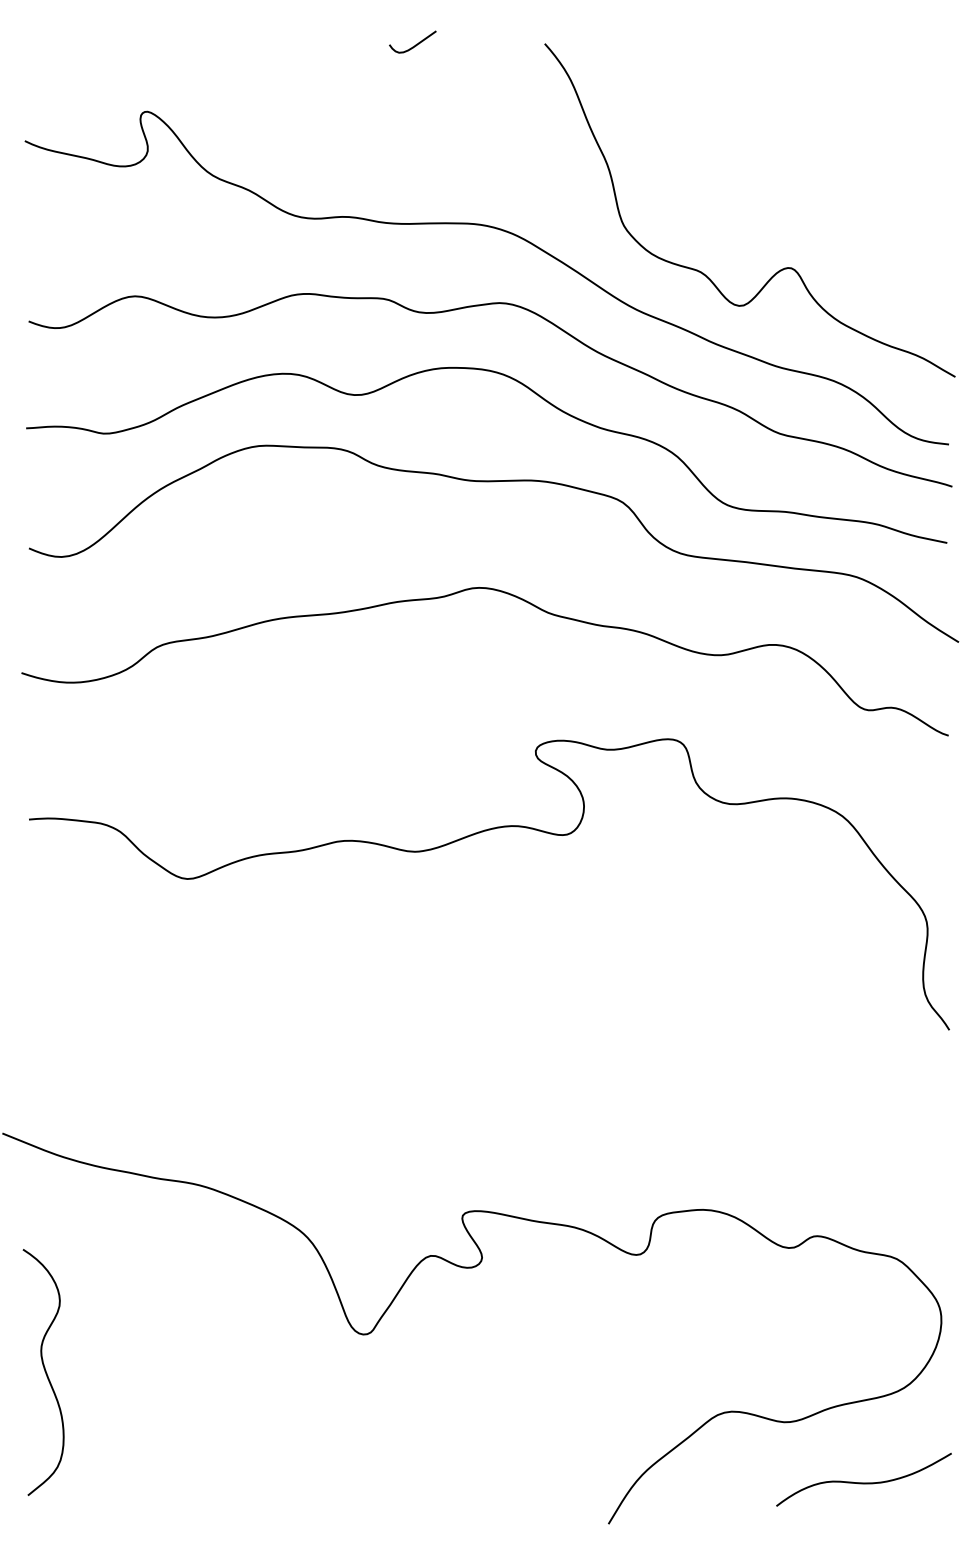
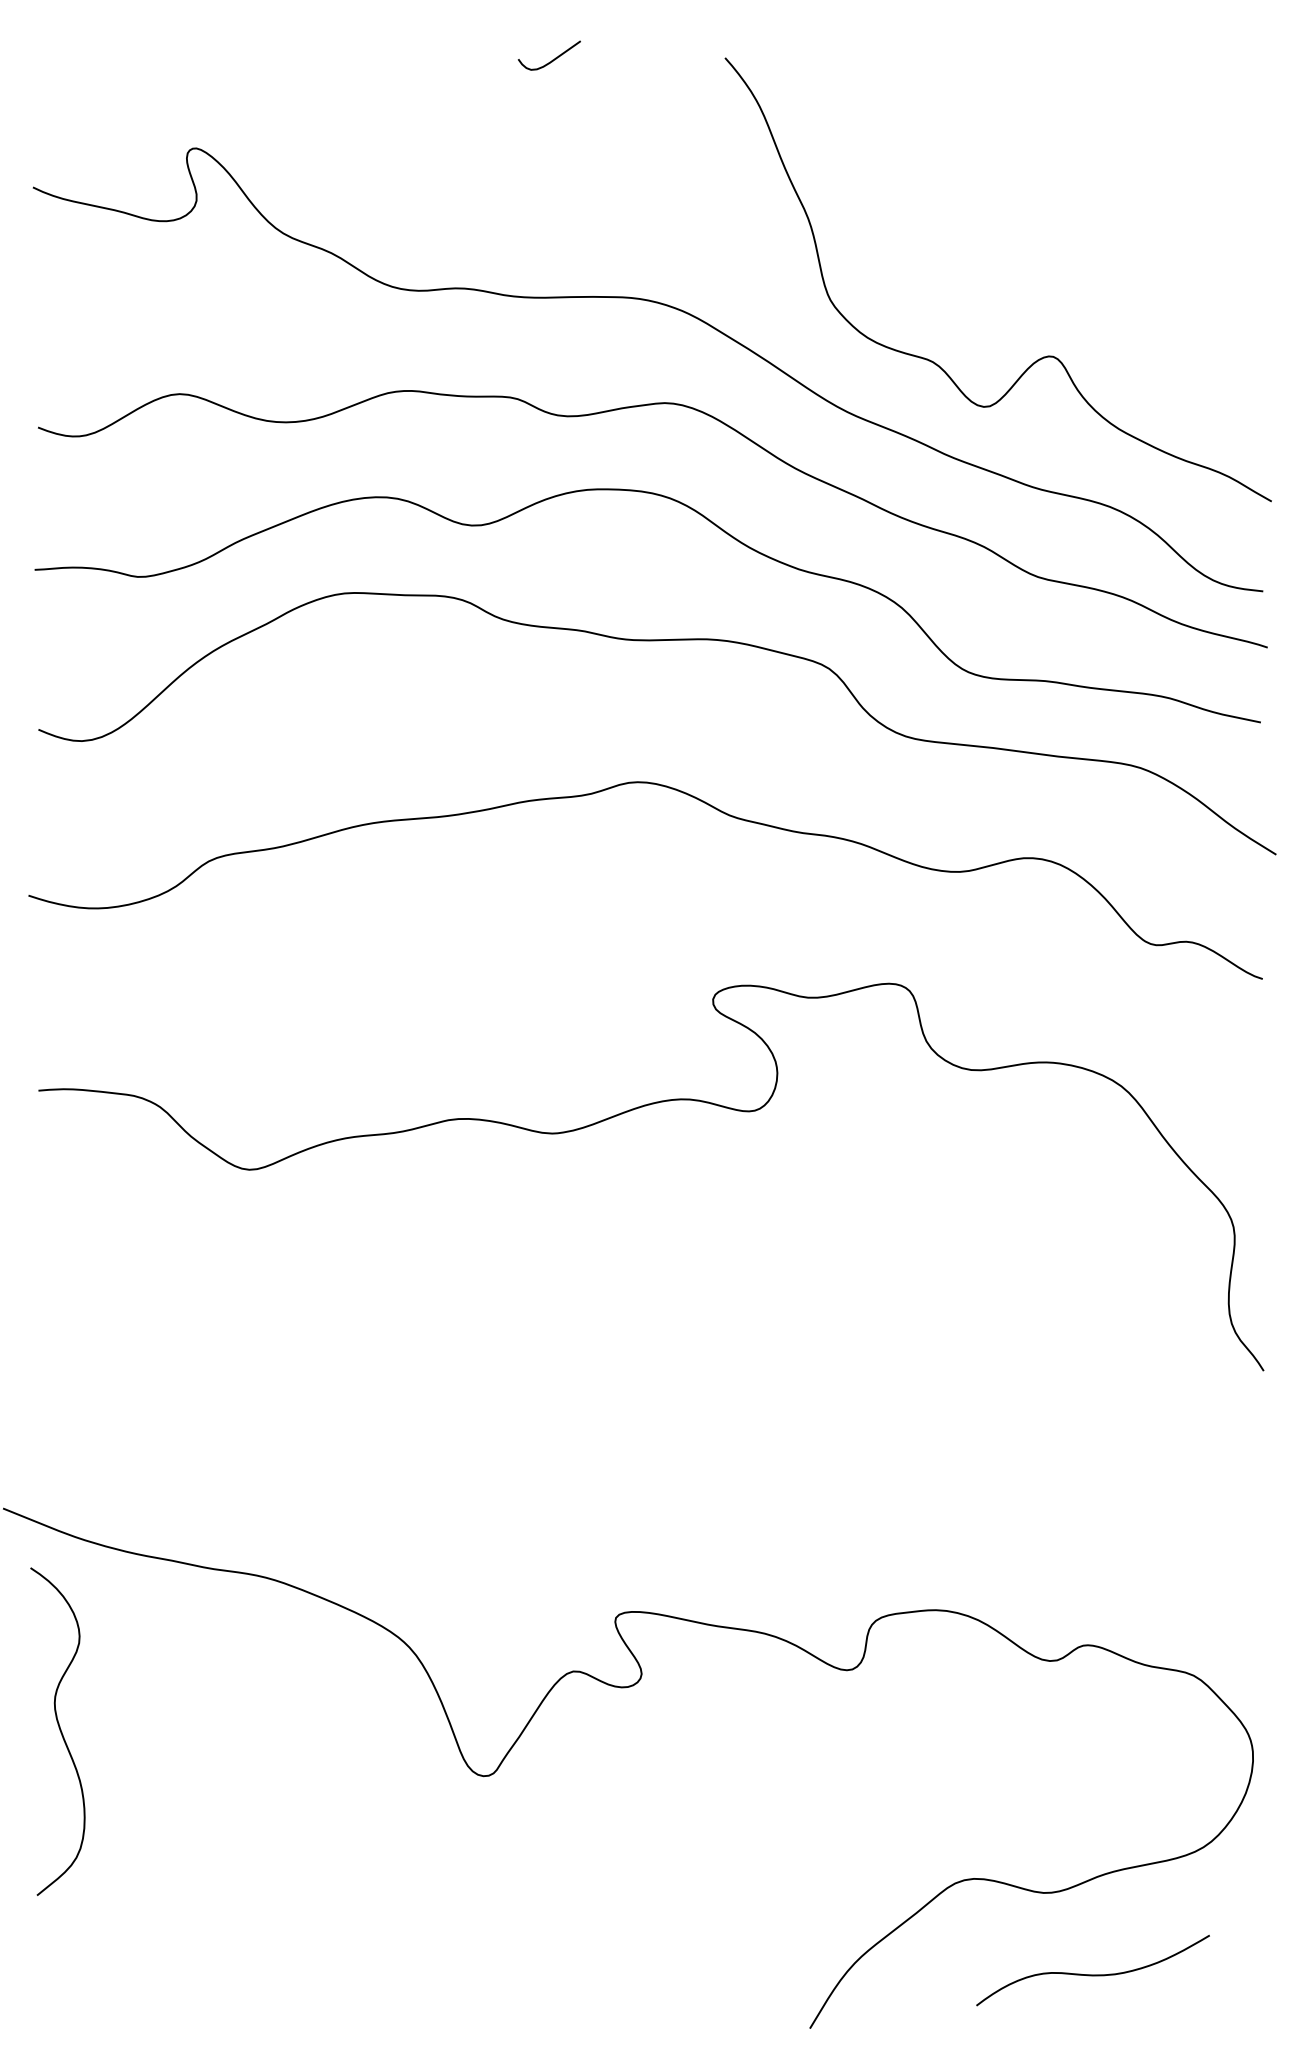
curve: (44, 1371) -> (59, 1730), moved
curve: (863, 1482) -> (1092, 1974), moved

